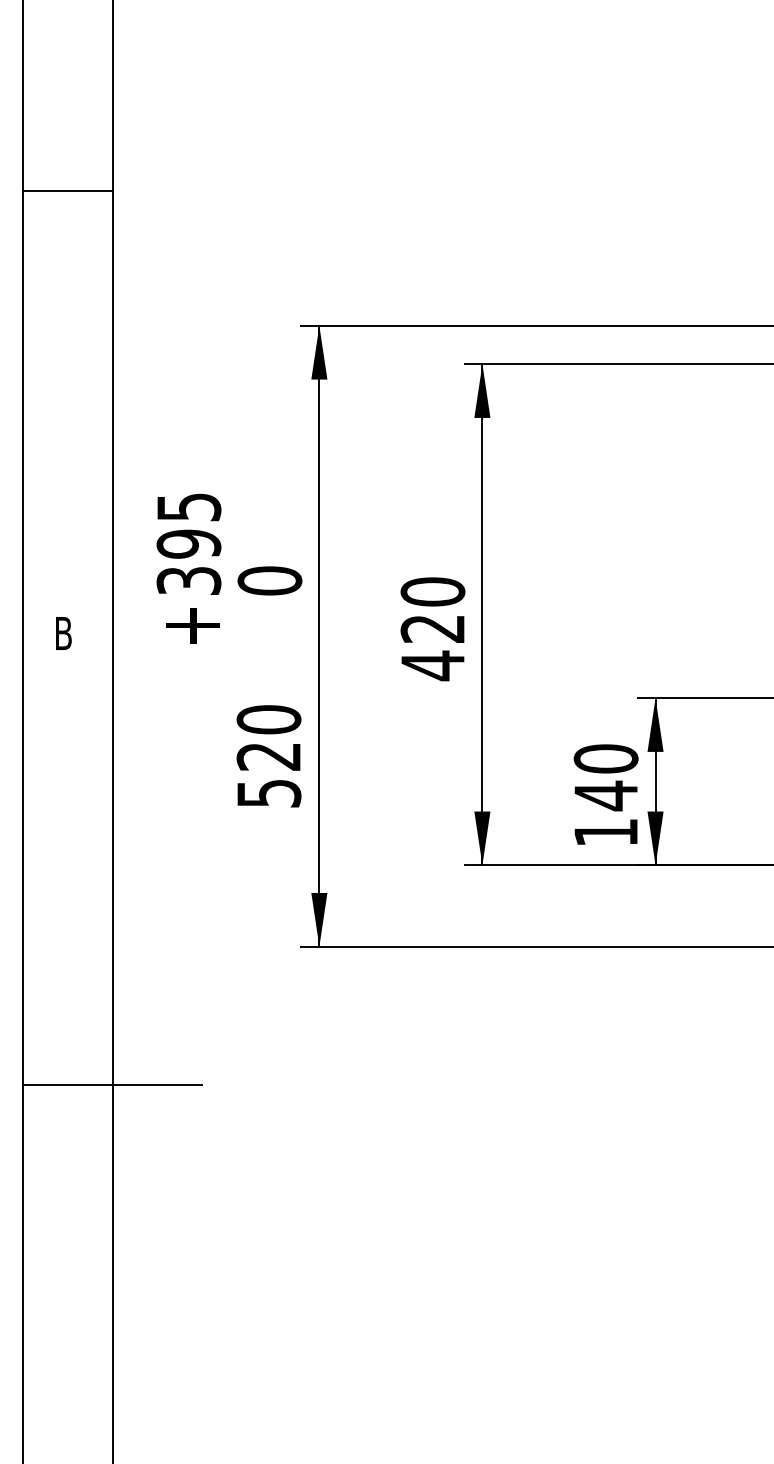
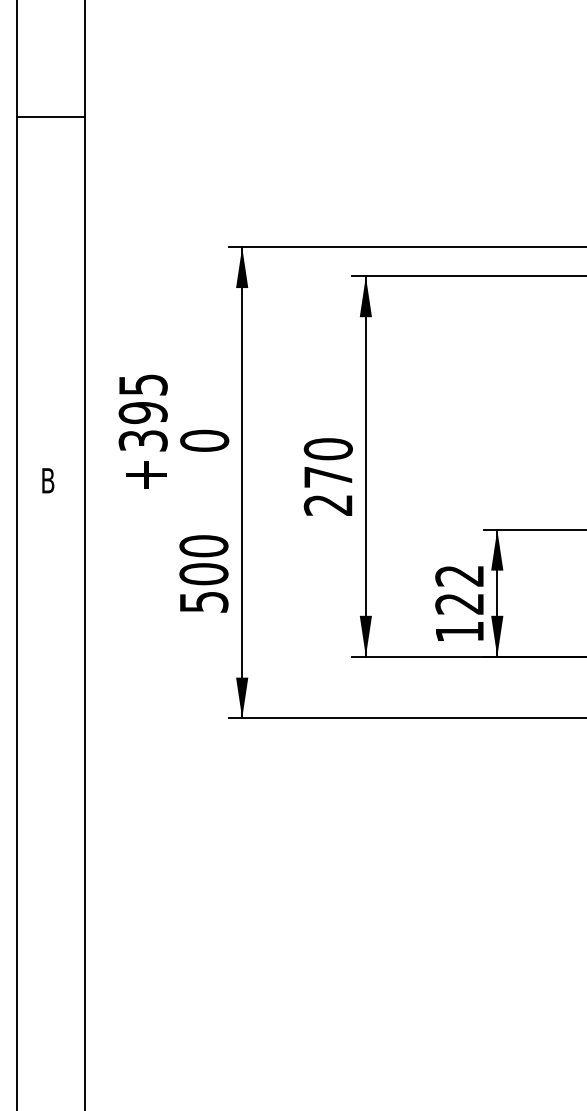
line: (67, 190) -> (51, 117), moved
text: (432, 648) -> (328, 492), 420 -> 270
text: (268, 756) -> (203, 574), 520 -> 500
text: (605, 777) -> (459, 590), 140 -> 122
line: (112, 1085) -> (85, 823), removed

